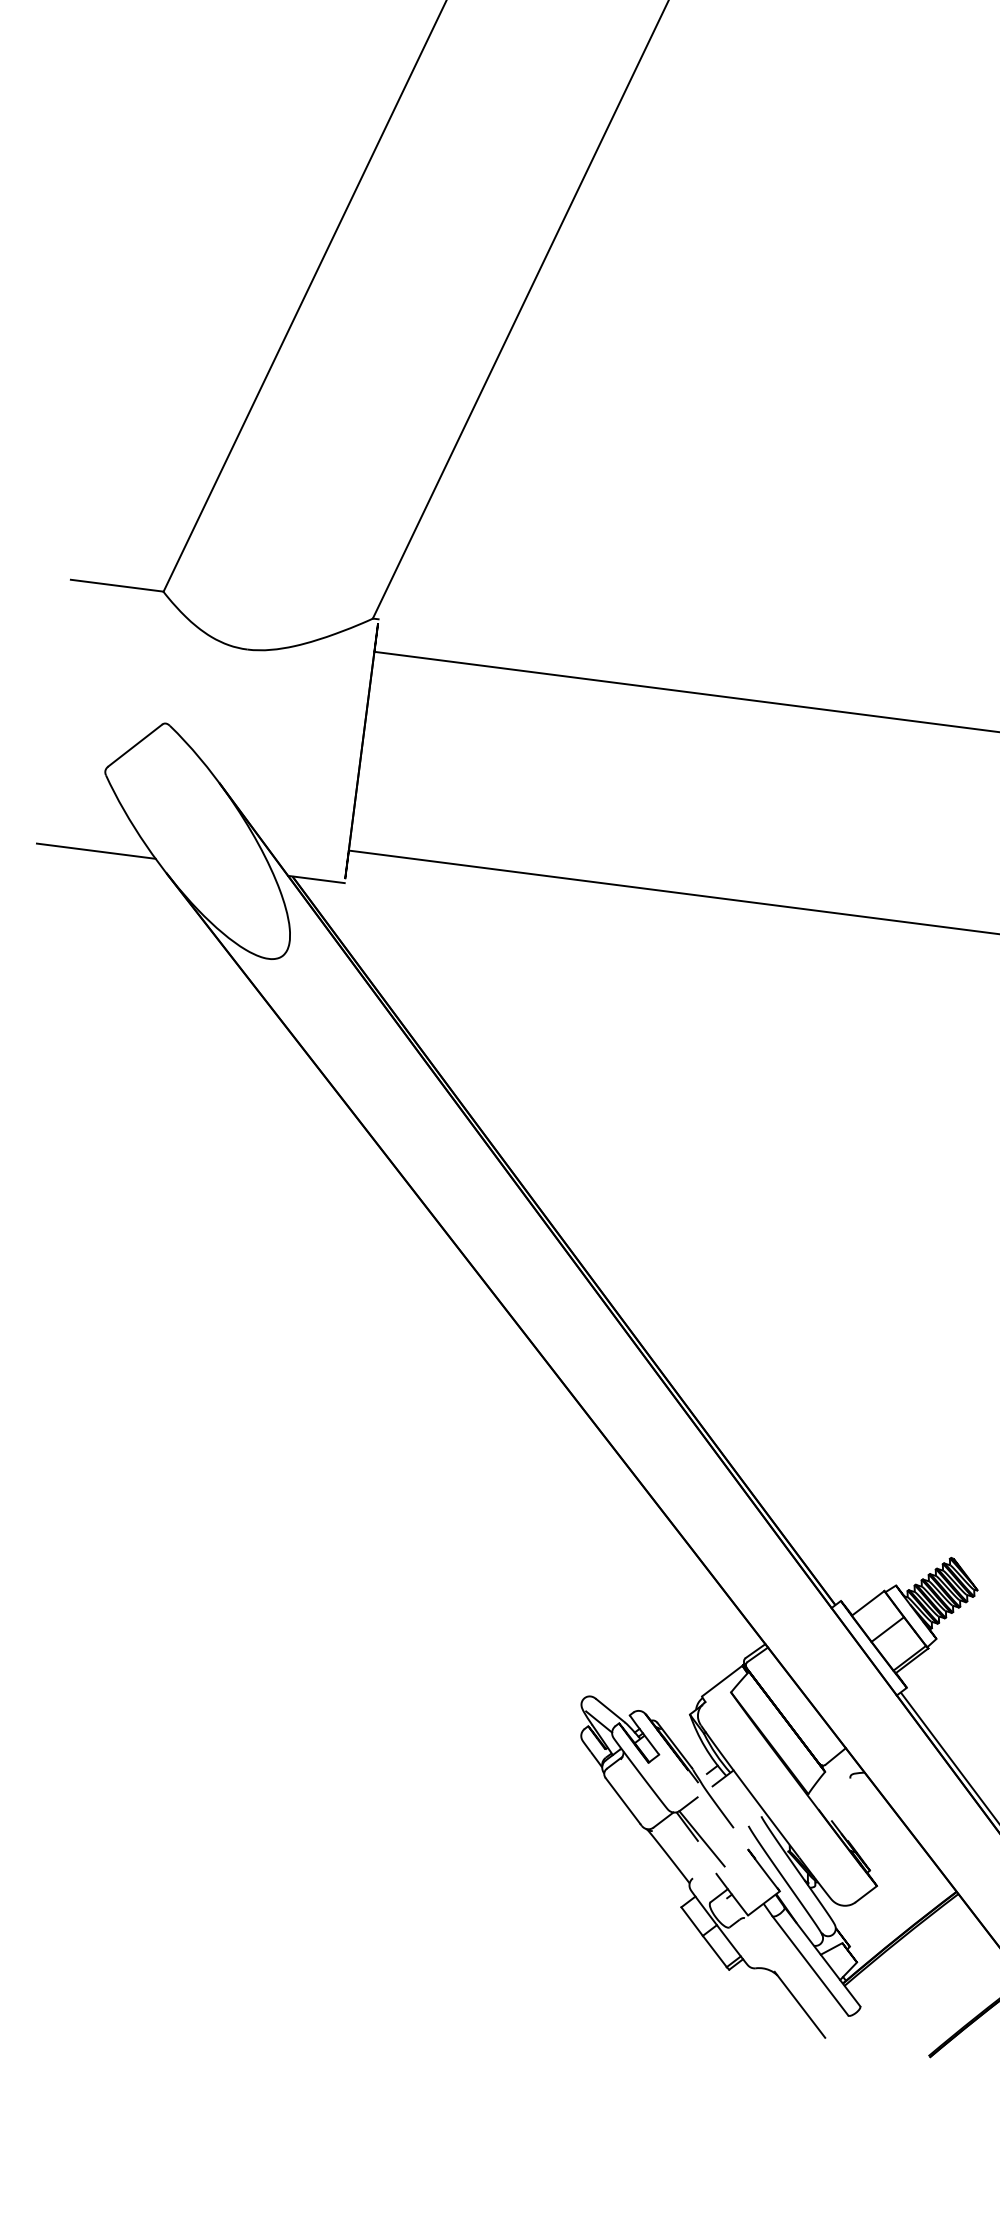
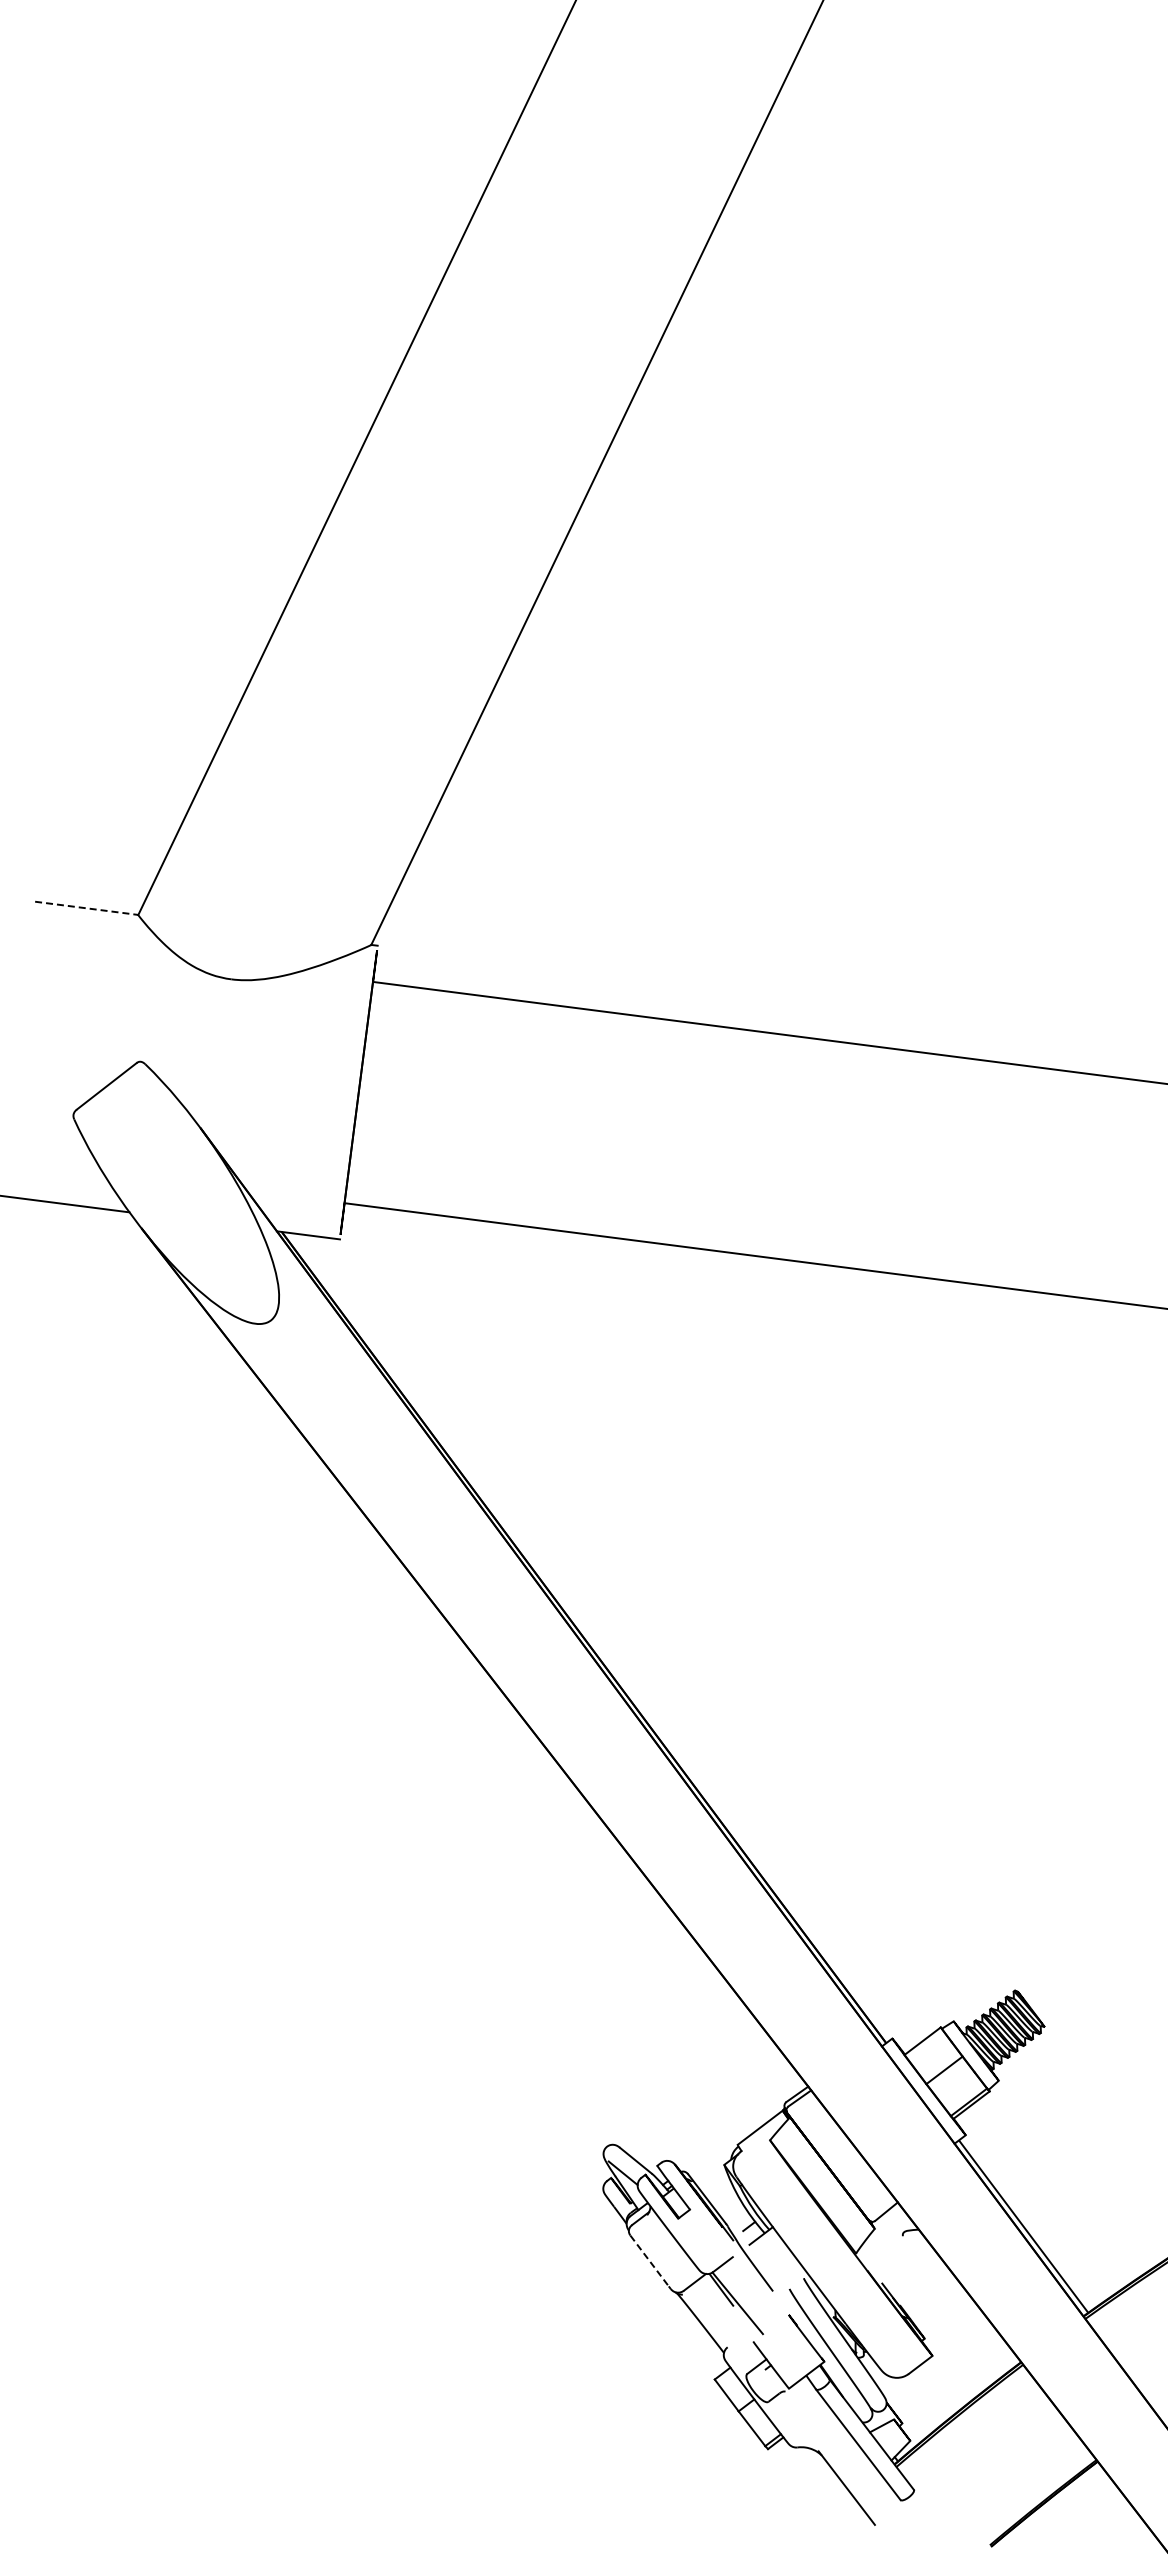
line: (117, 585) -> (87, 908), solid -> dashed
line: (622, 1801) -> (649, 2261), solid -> dashed

